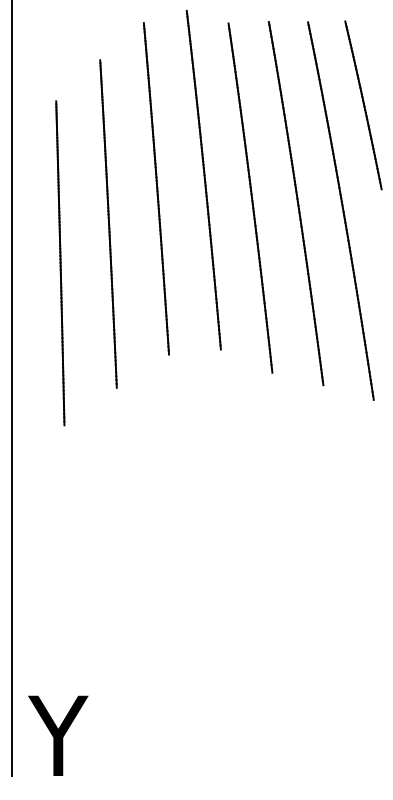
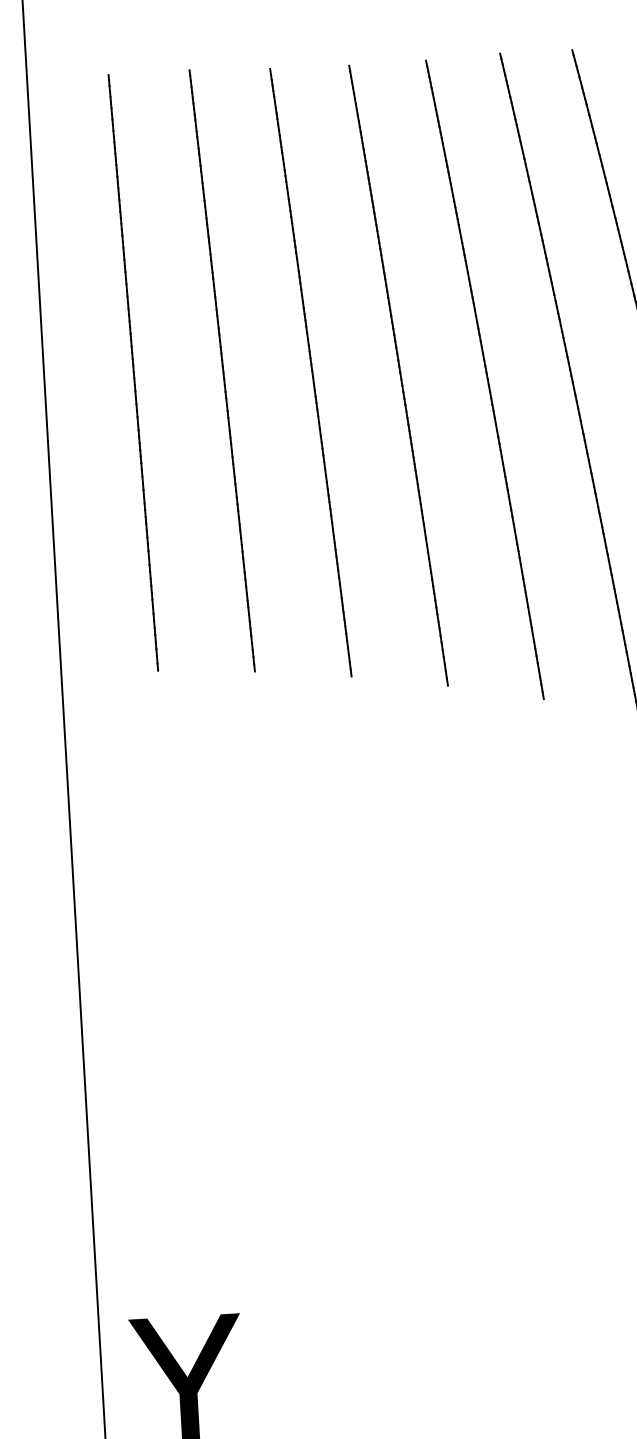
part: (203, 179) -> (397, 374), moved
line: (108, 223) -> (222, 369), moved
line: (60, 263) -> (133, 373), moved

